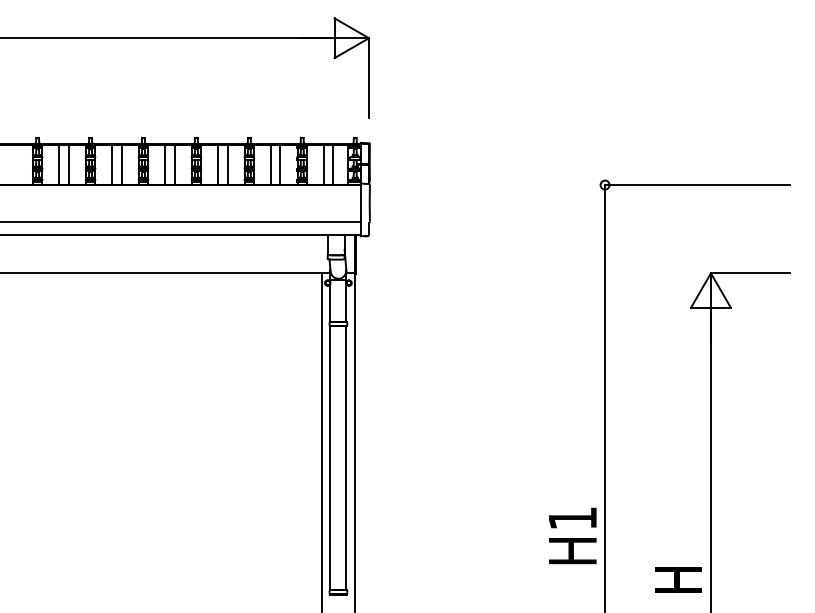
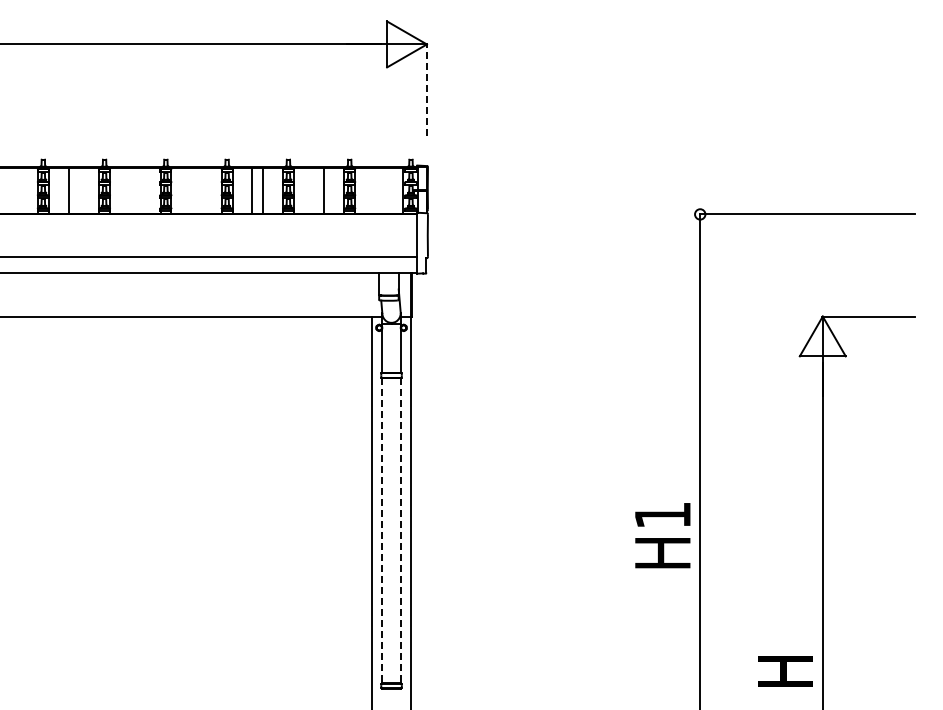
line: (368, 77) -> (426, 89), solid -> dashed
line: (68, 164) -> (79, 190), removed
line: (112, 164) -> (129, 190), removed
line: (121, 164) -> (140, 190), removed
line: (165, 164) -> (191, 190), removed
line: (174, 164) -> (201, 190), removed
line: (271, 164) -> (313, 190), removed
line: (323, 164) -> (374, 190), removed
line: (333, 164) -> (385, 190), removed
line: (330, 458) -> (382, 531), solid -> dashed
line: (346, 458) -> (400, 531), solid -> dashed
text: (572, 535) -> (662, 535), moved

